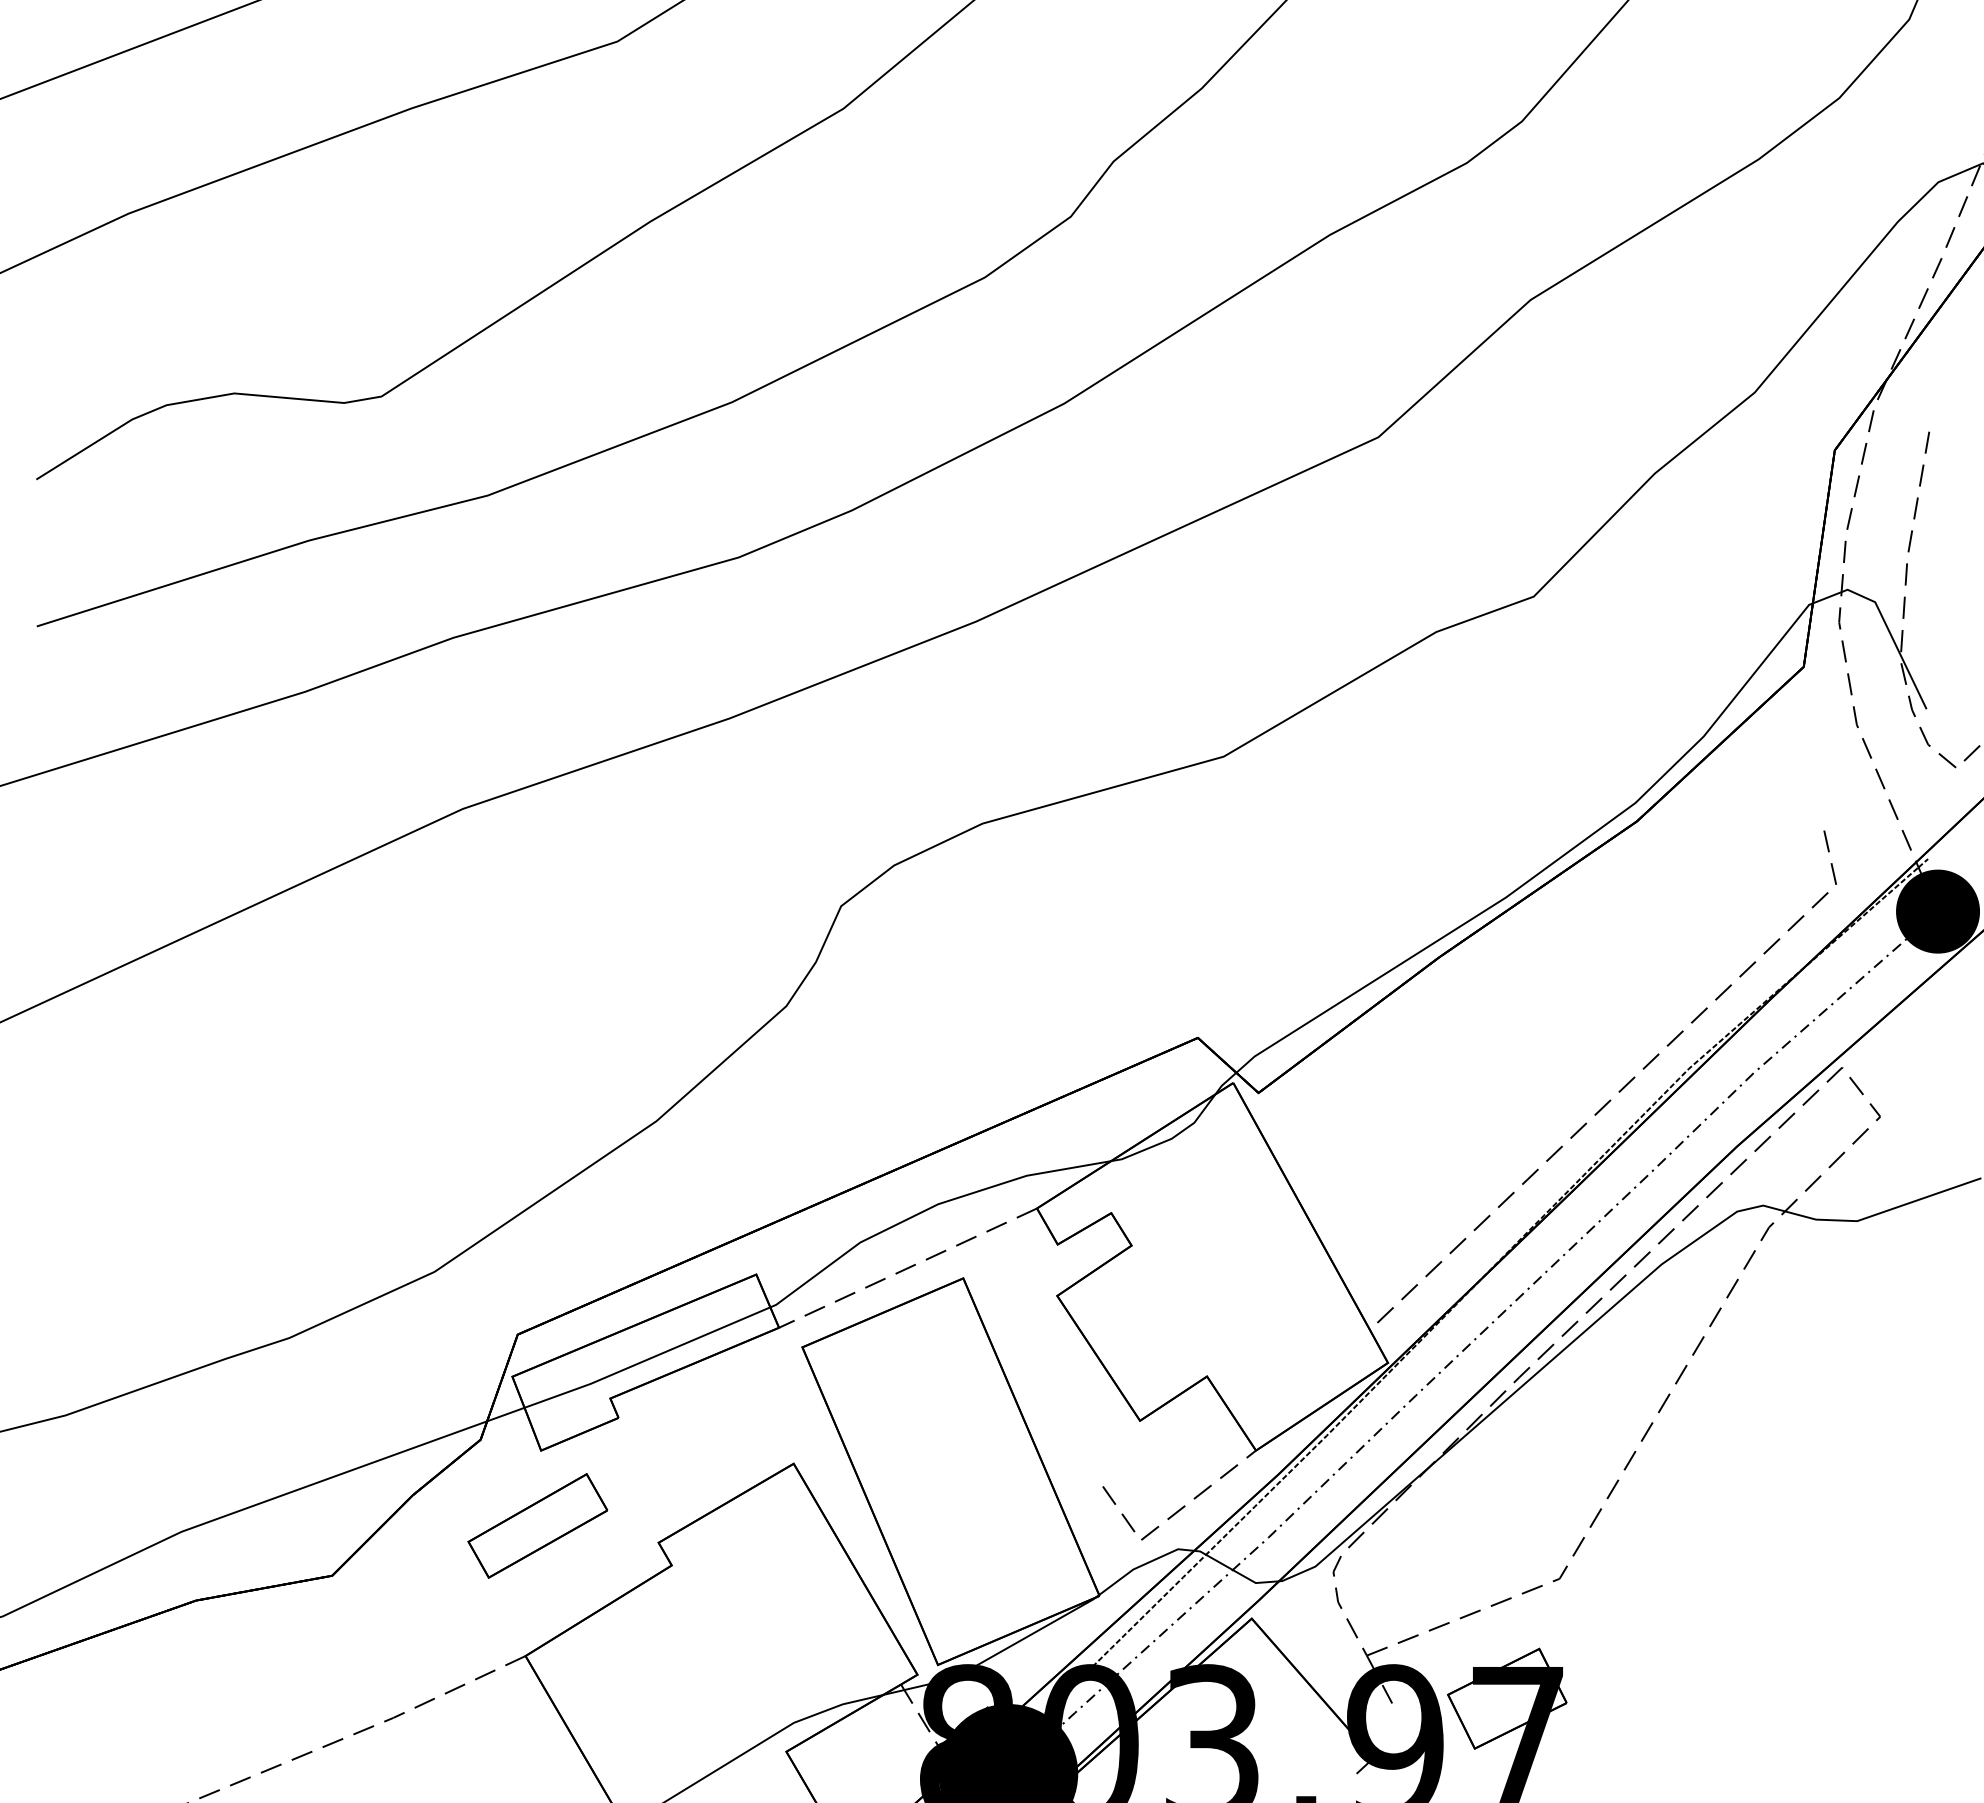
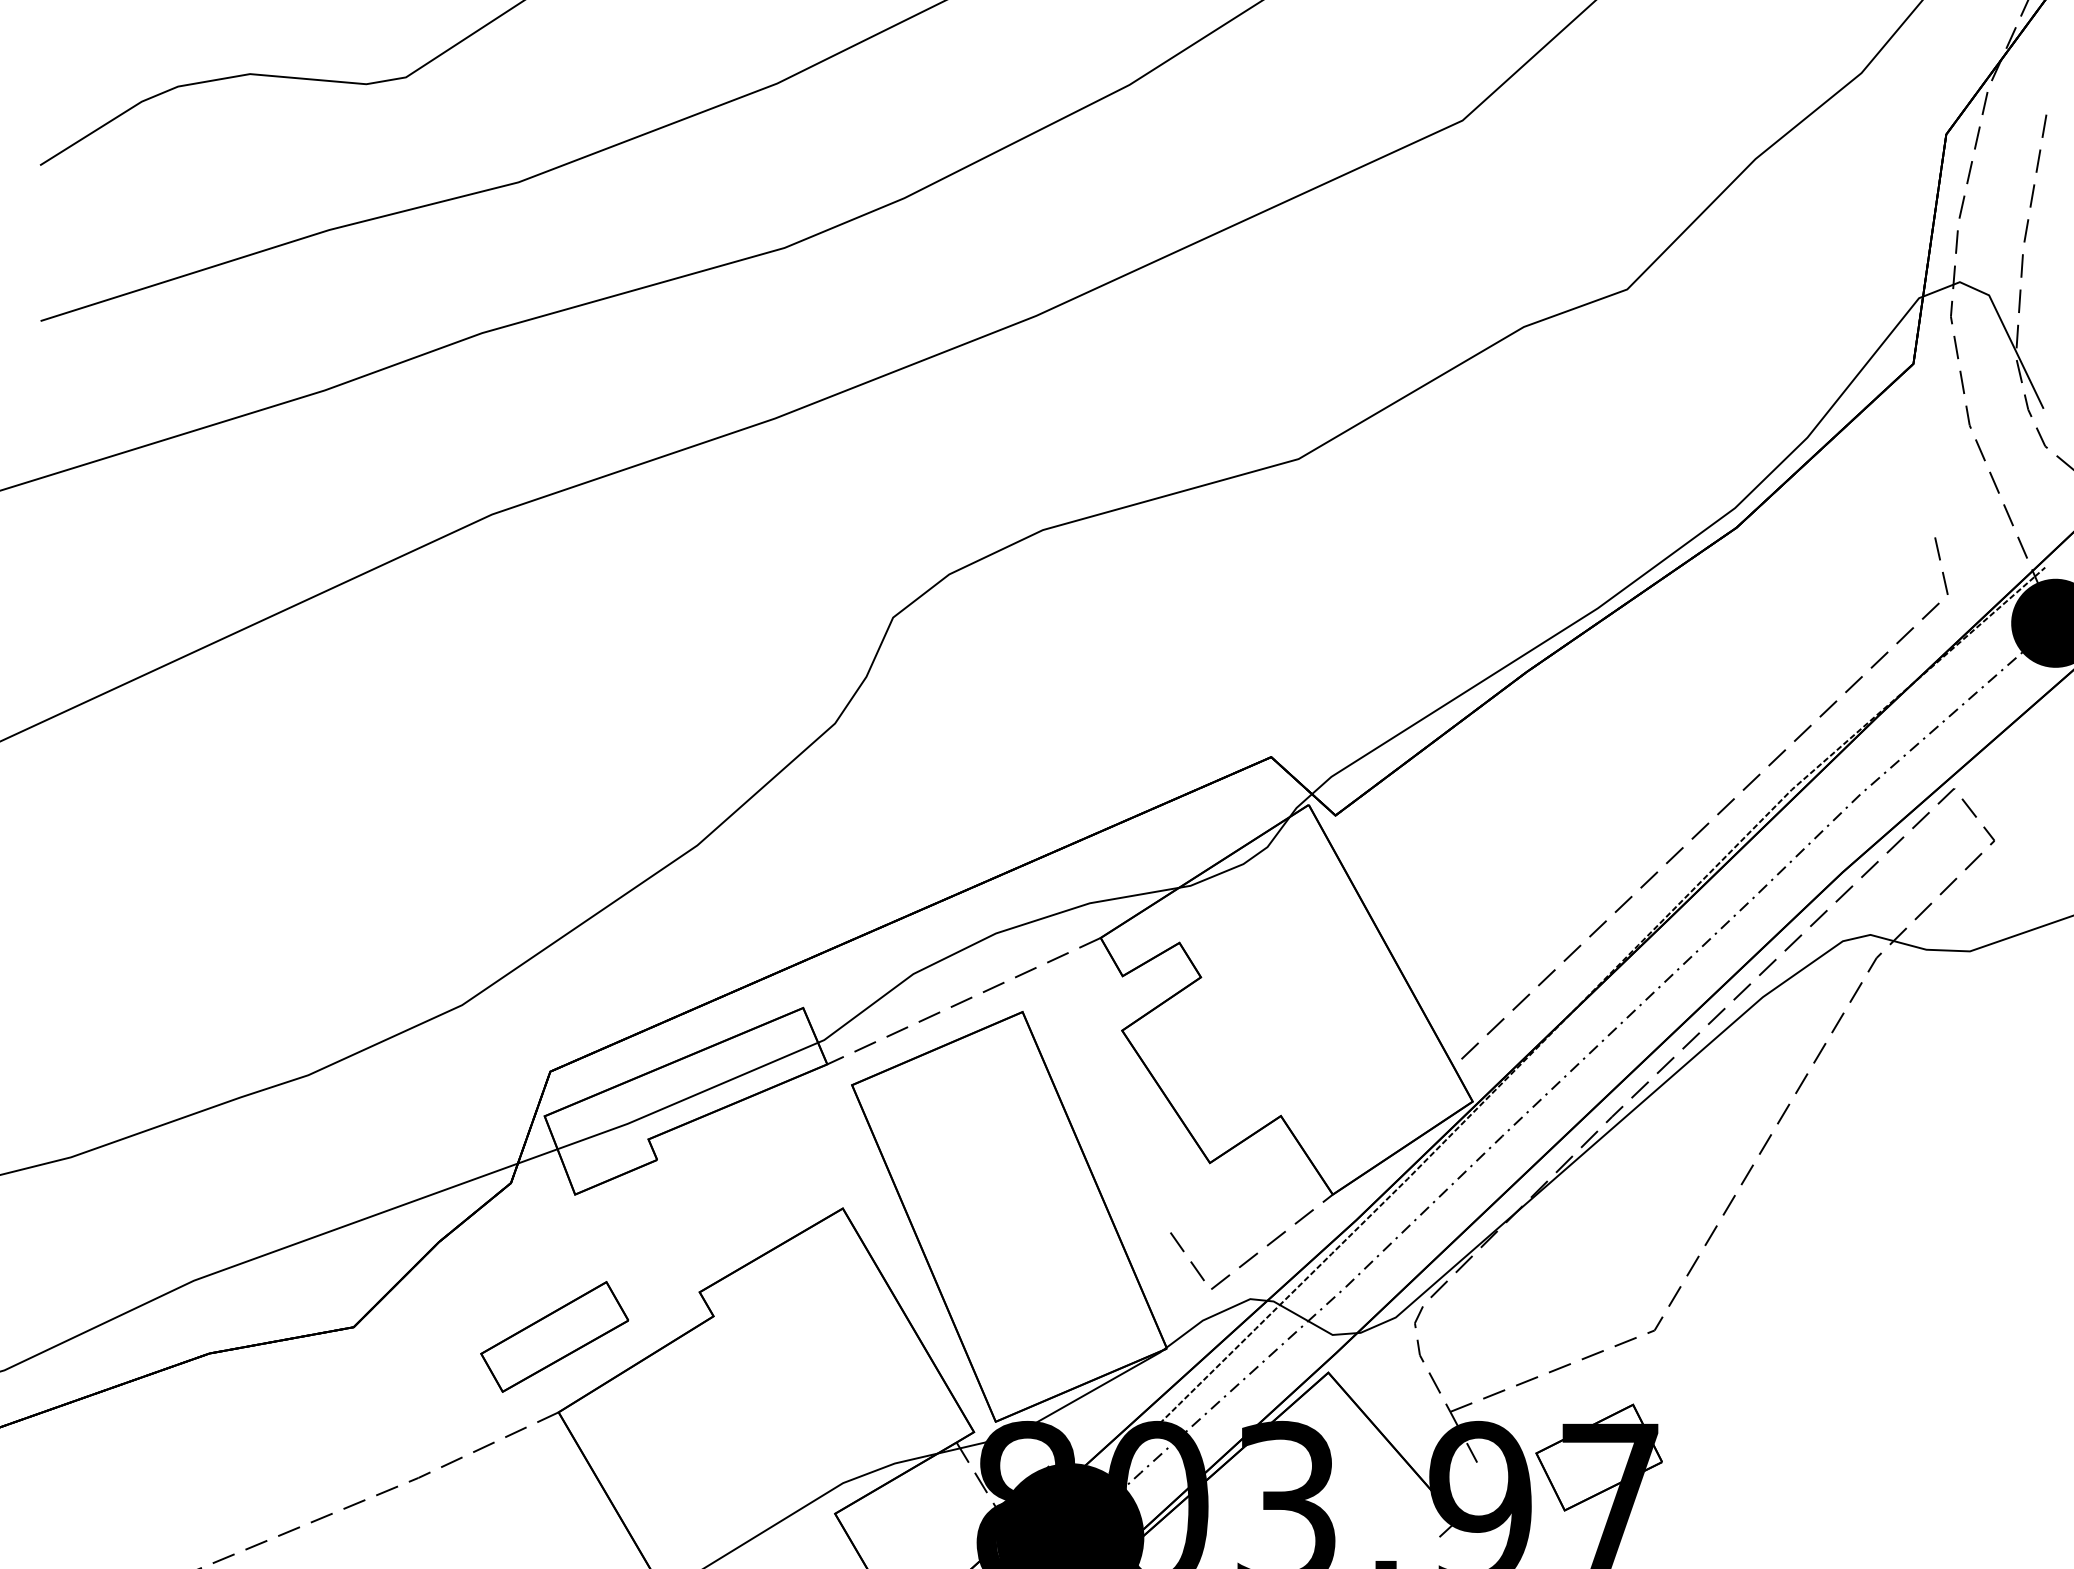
part: (537, 1525) -> (554, 1336), moved

